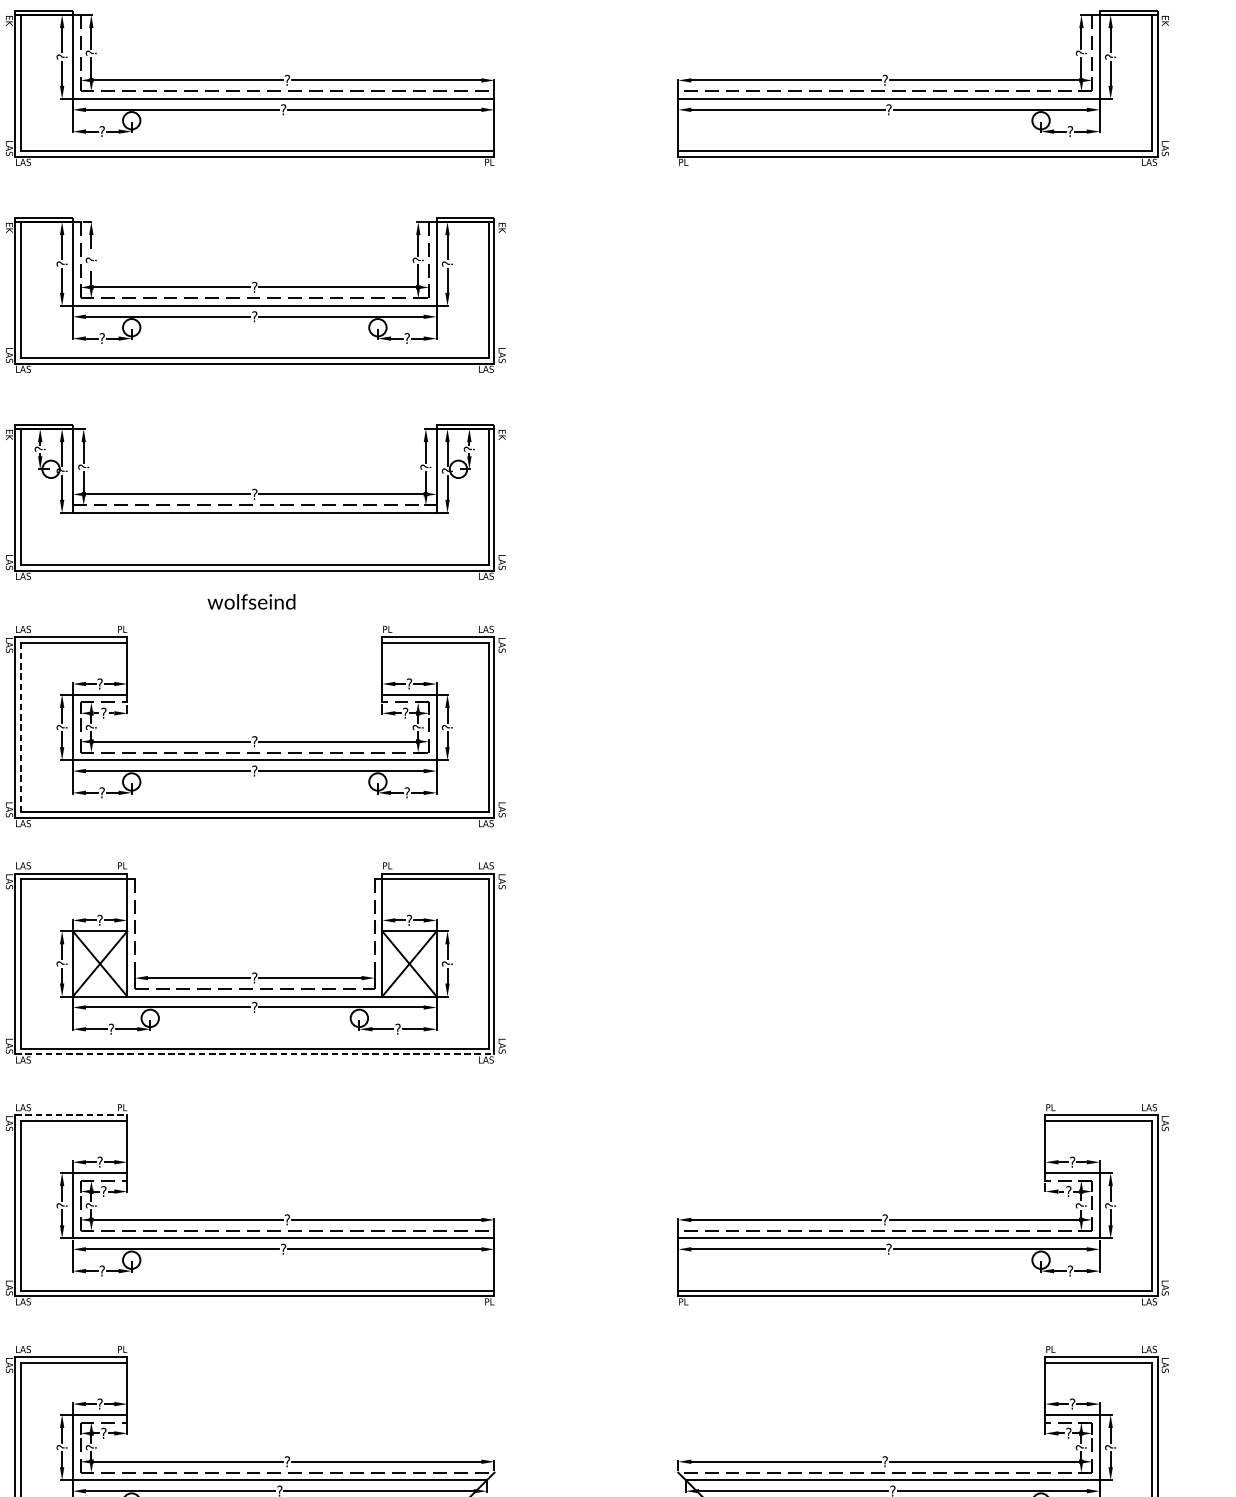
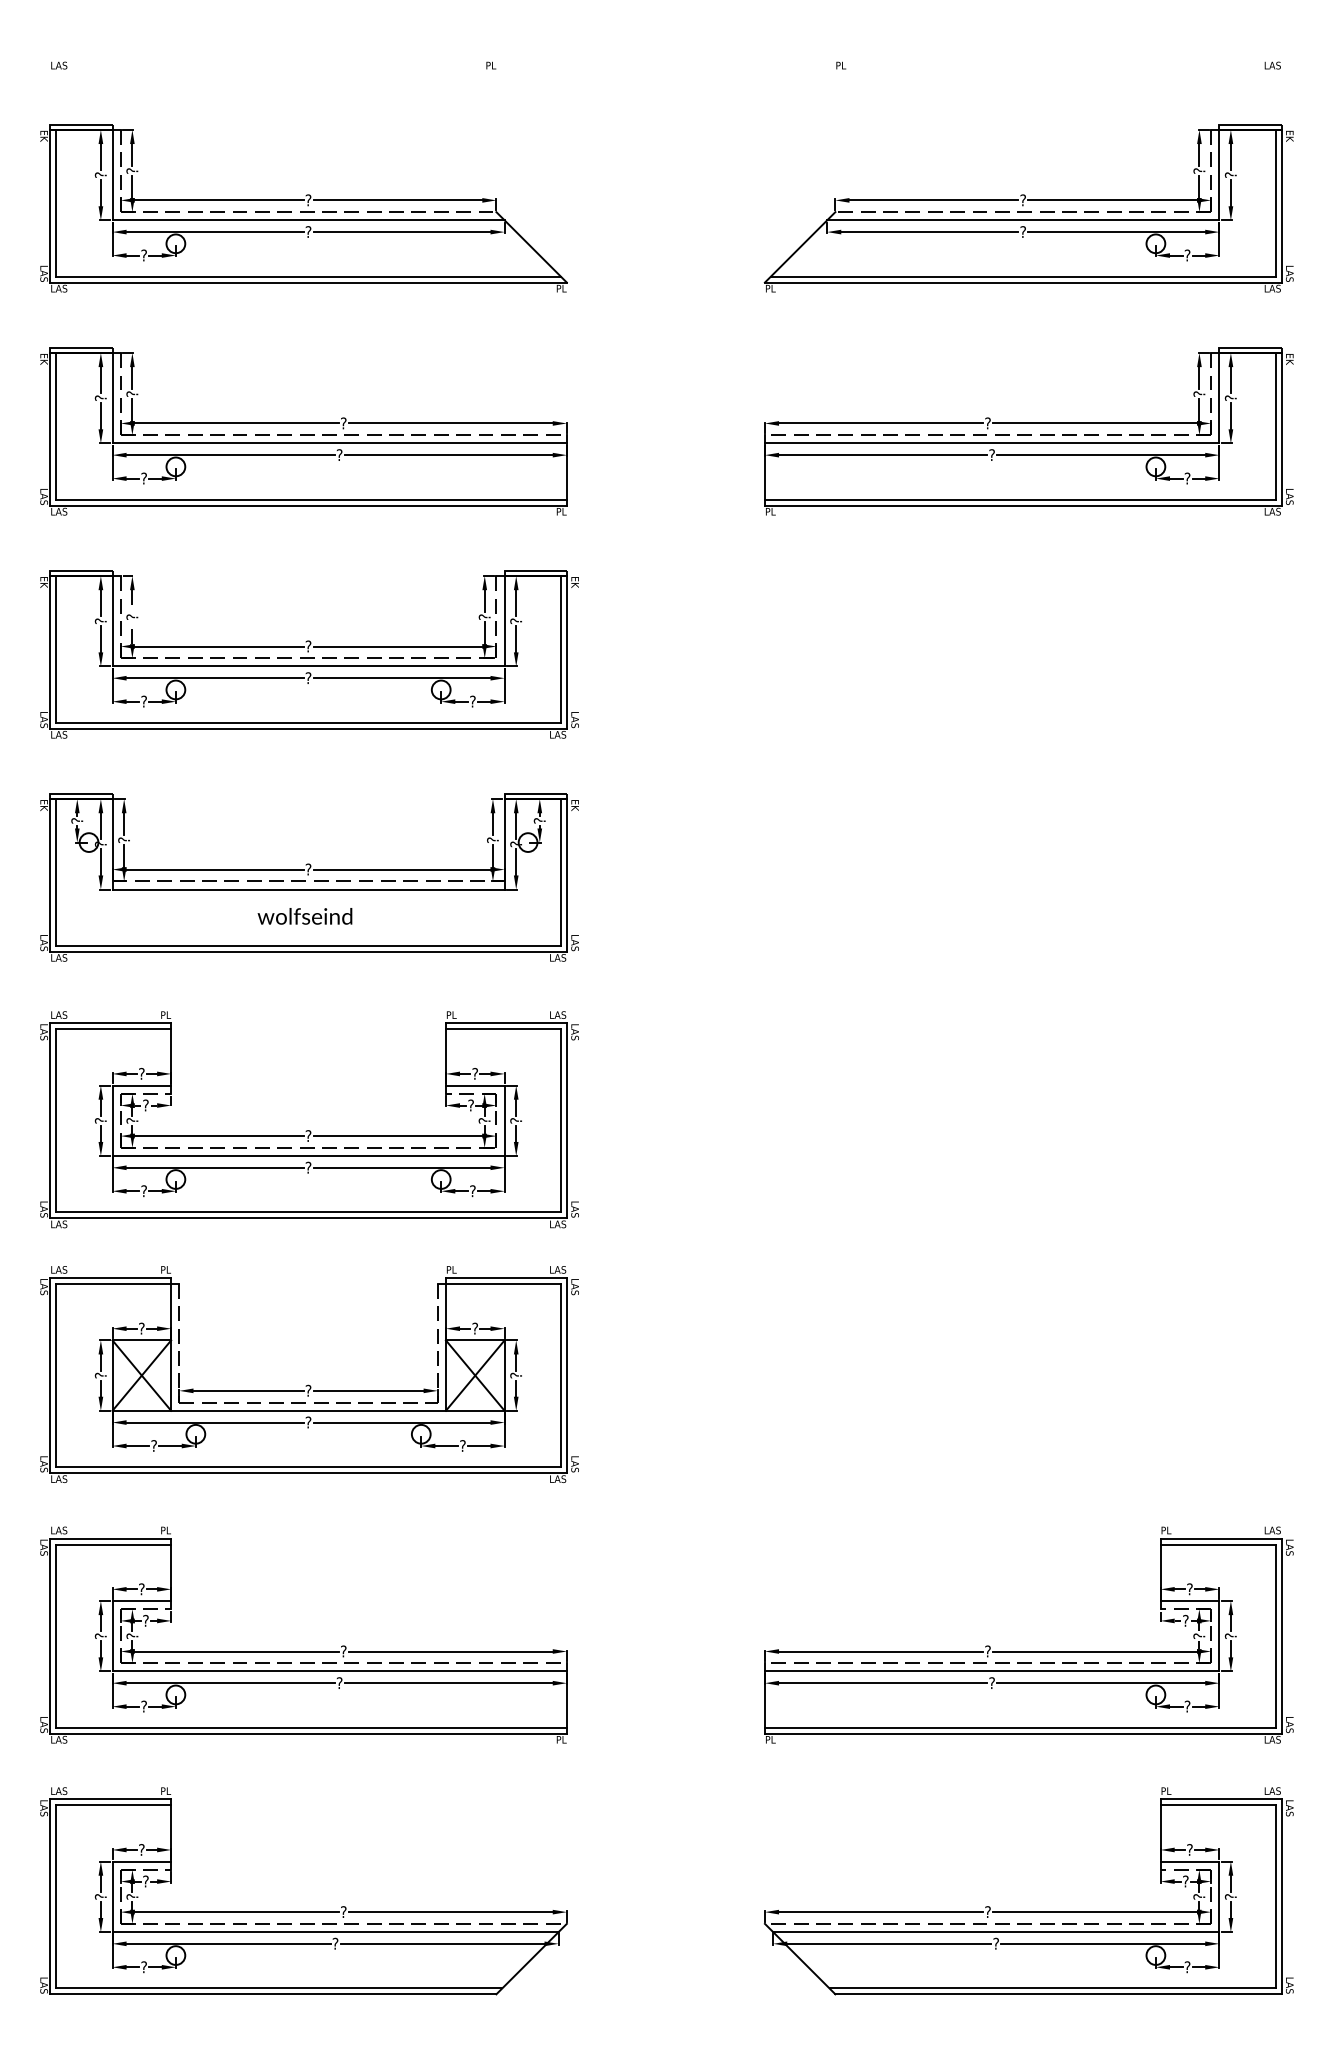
text: (251, 601) -> (304, 916), moved
line: (20, 727) -> (56, 1120), dashed -> solid
line: (255, 1054) -> (309, 1473), dashed -> solid
line: (71, 1115) -> (111, 1538), dashed -> solid

